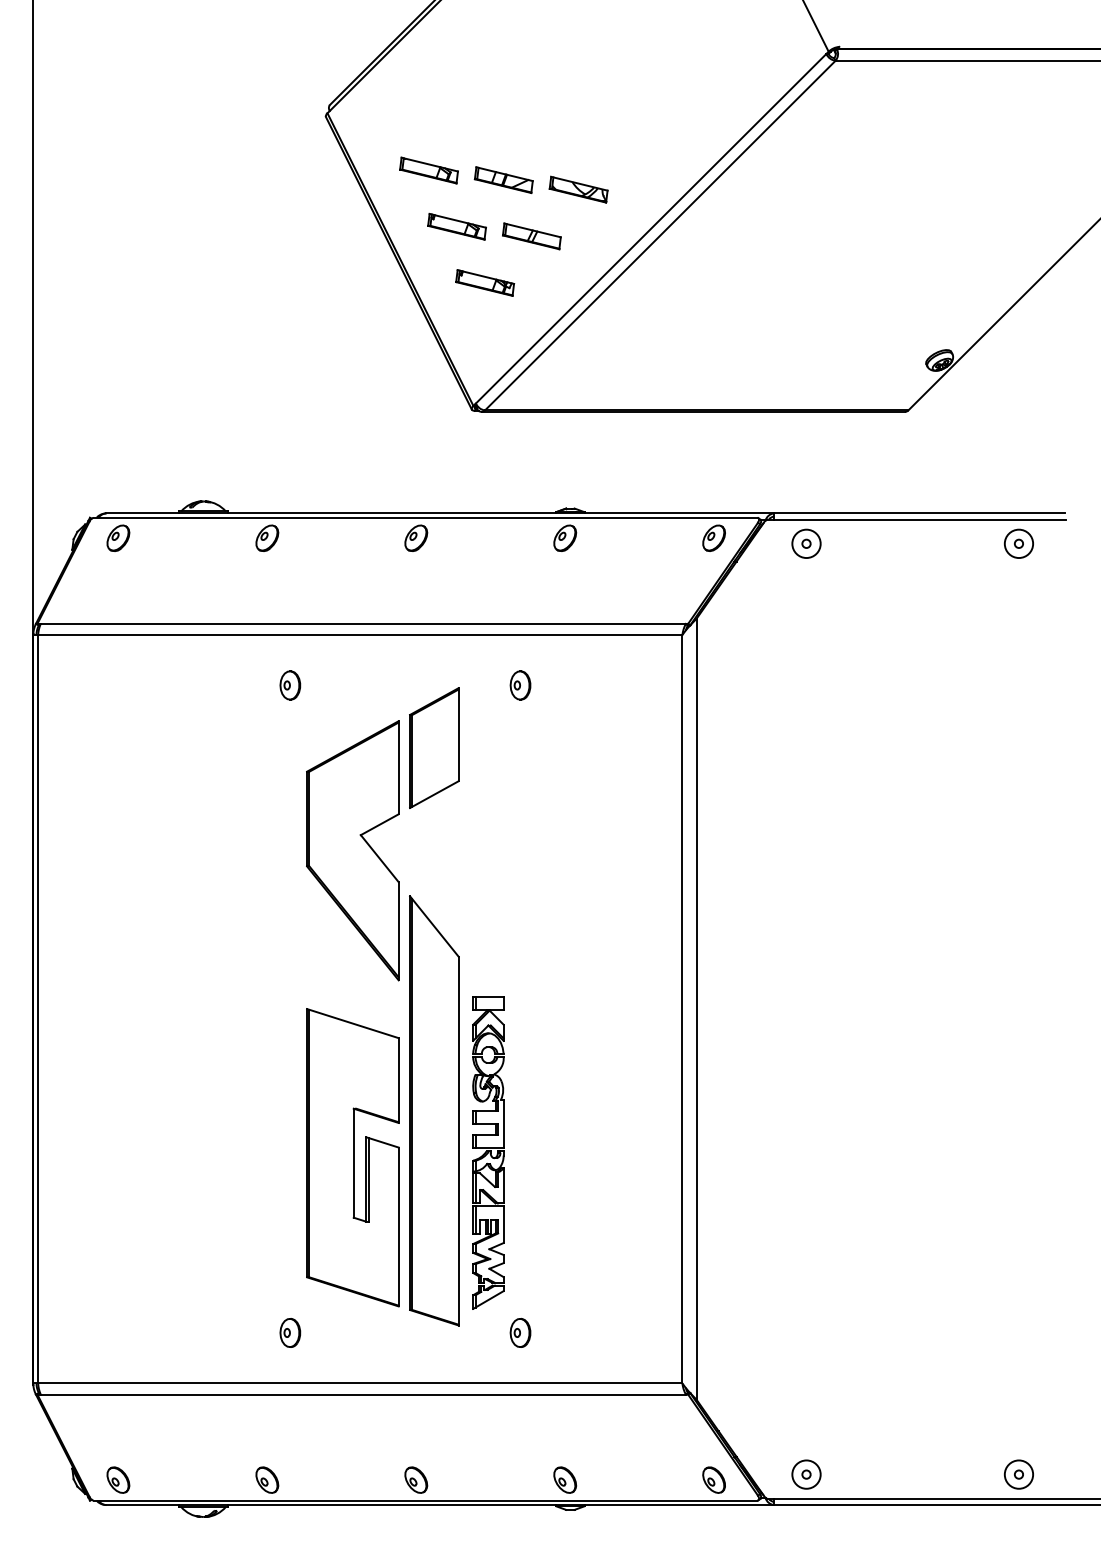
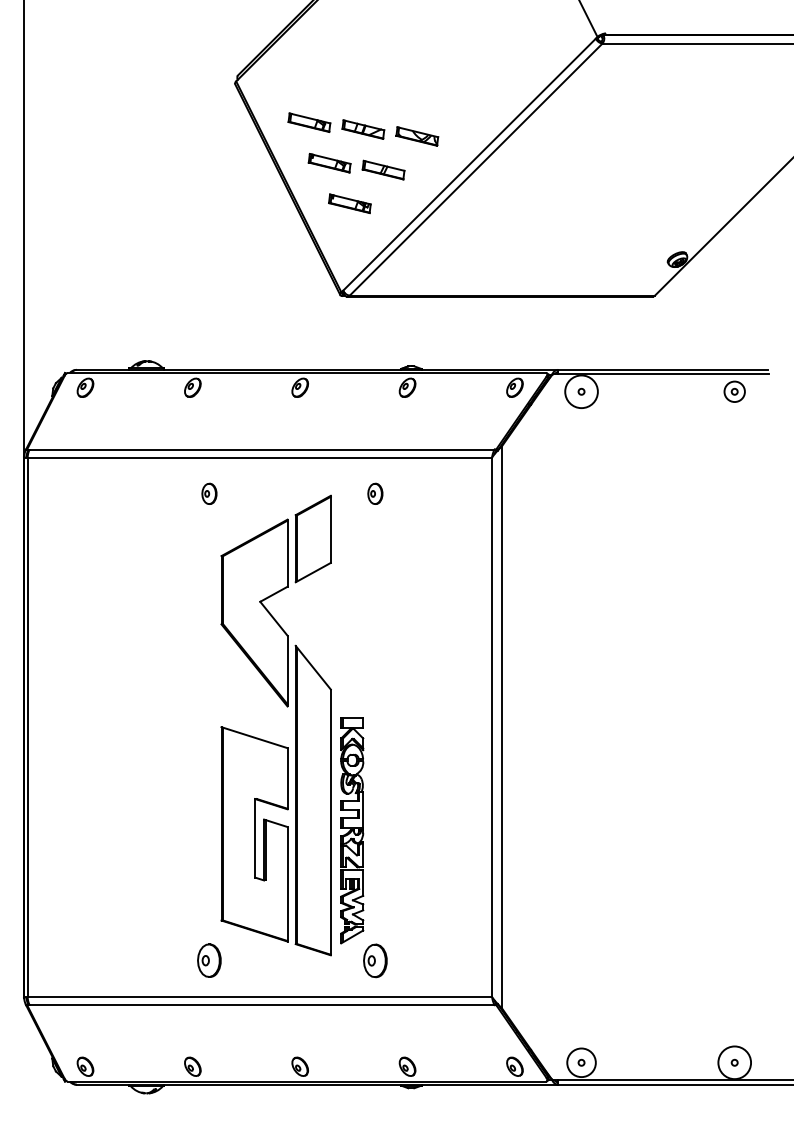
circle: (806, 543) -> (581, 391), size x1.6
part: (290, 1332) -> (209, 960), size x1.6
part: (520, 1332) -> (375, 960), size x1.6
circle: (806, 1474) -> (581, 1062), size x1.4
circle: (1018, 1474) -> (734, 1062), size x1.6

